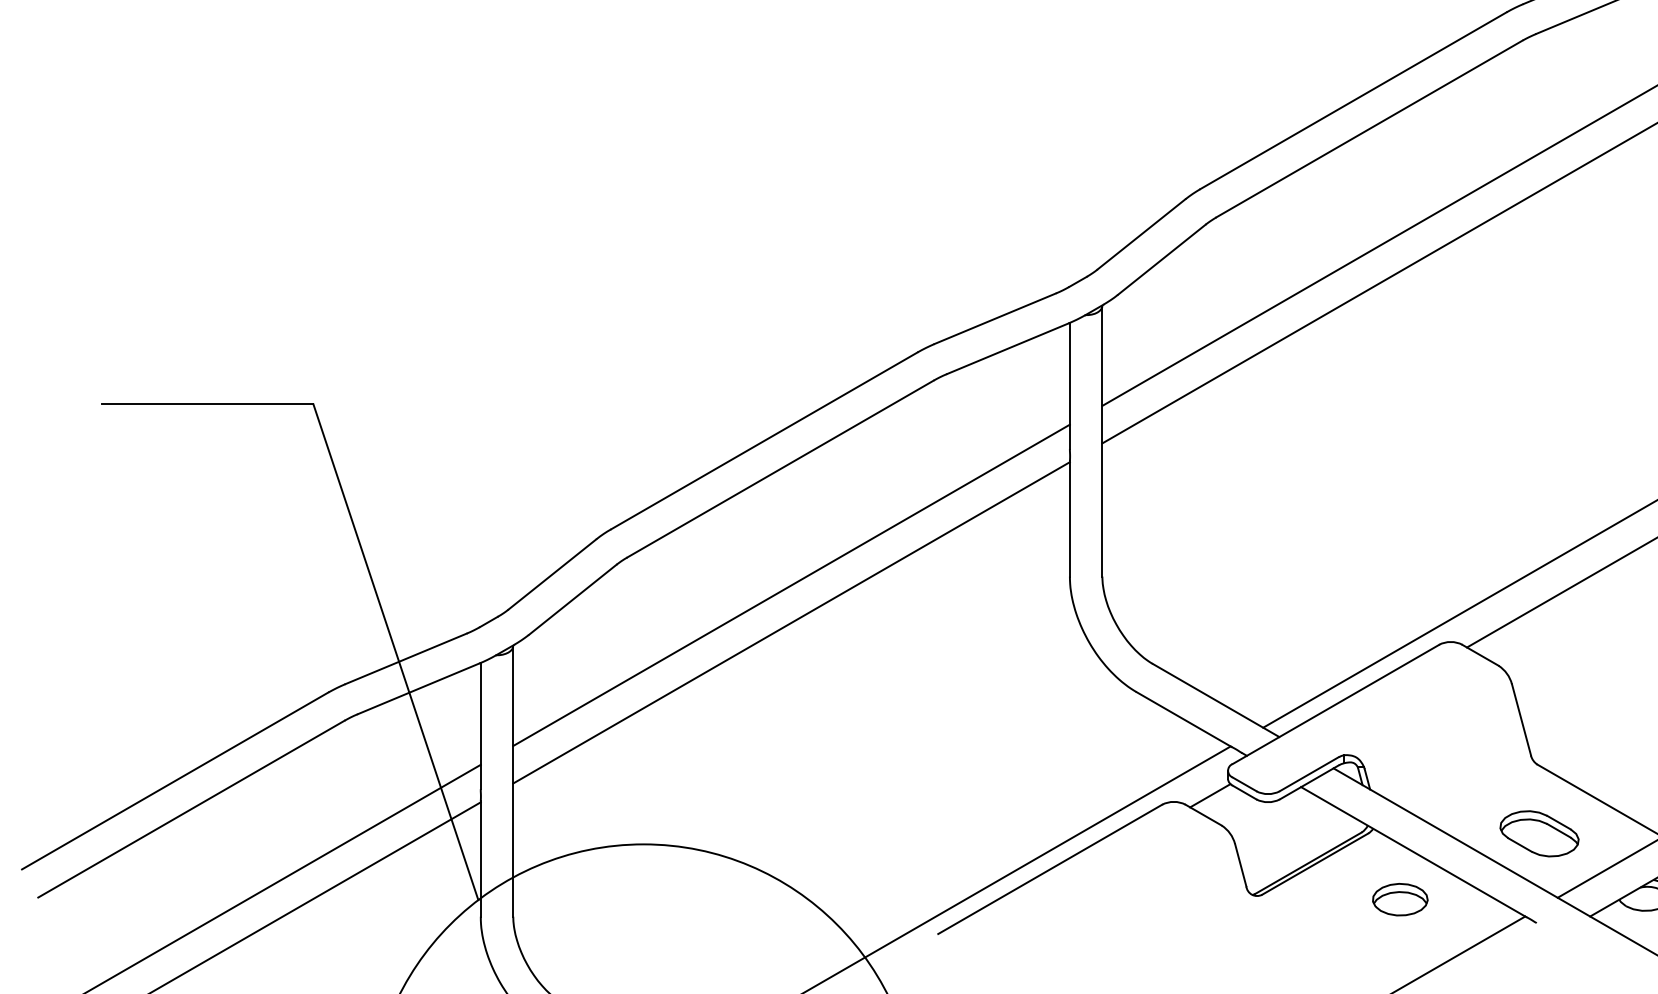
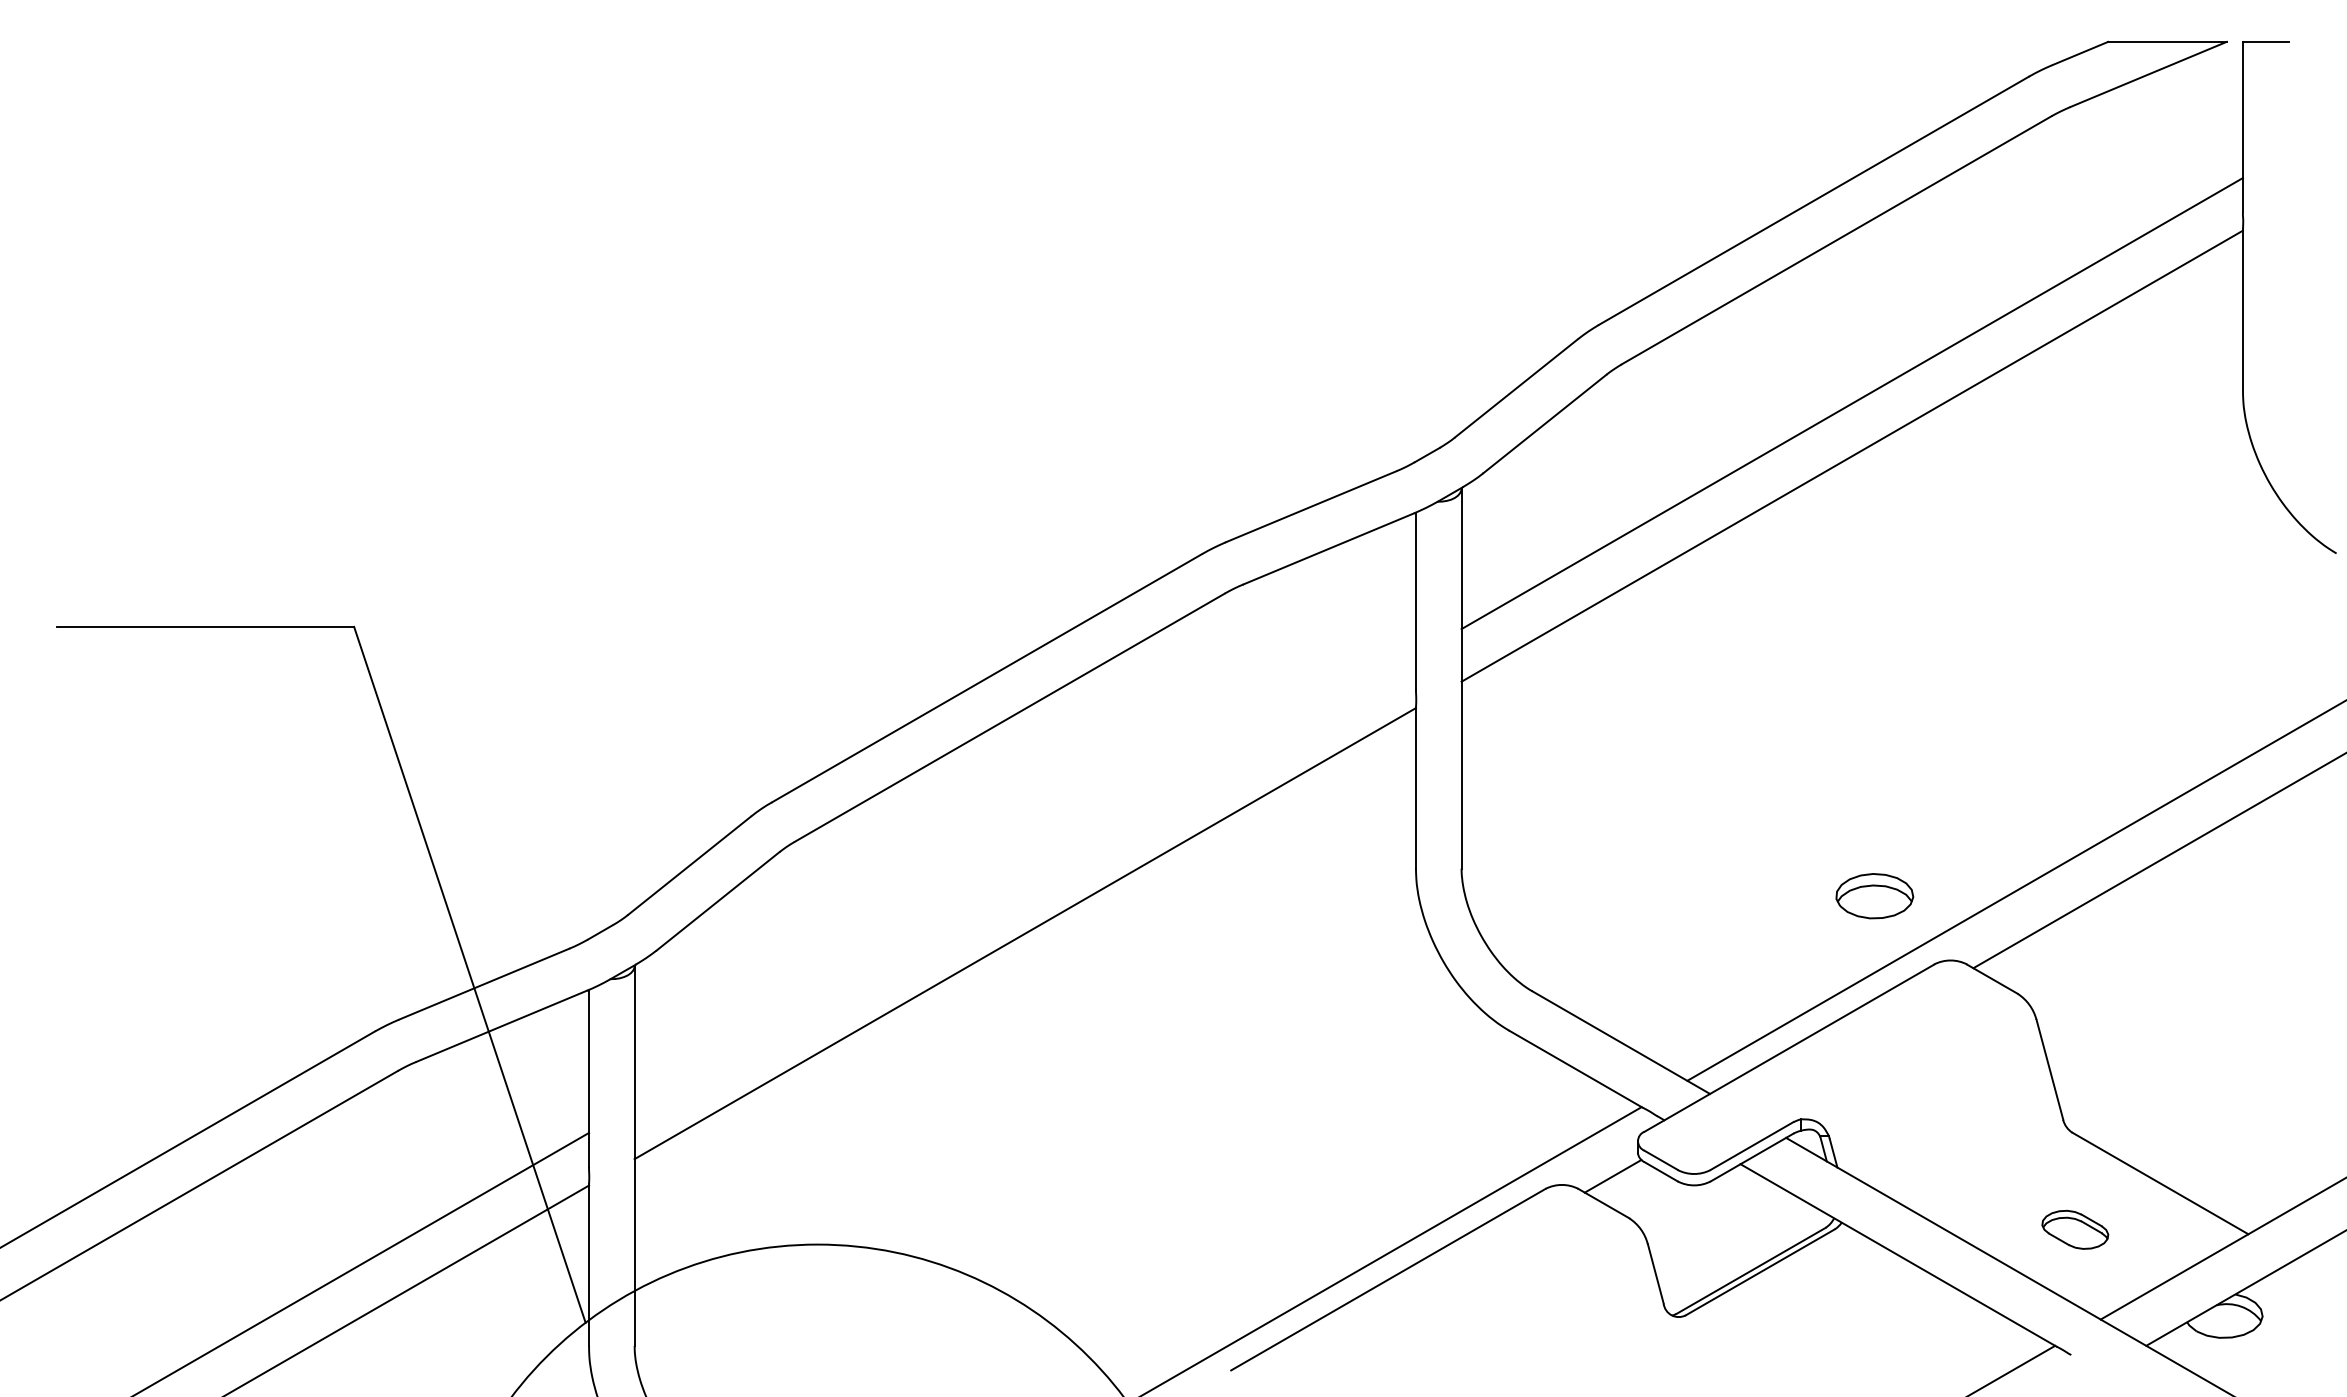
line: (791, 585) -> (1024, 880), removed
part: (1539, 833) -> (2075, 1229), size x0.6
part: (1400, 899) -> (1874, 896), moved

